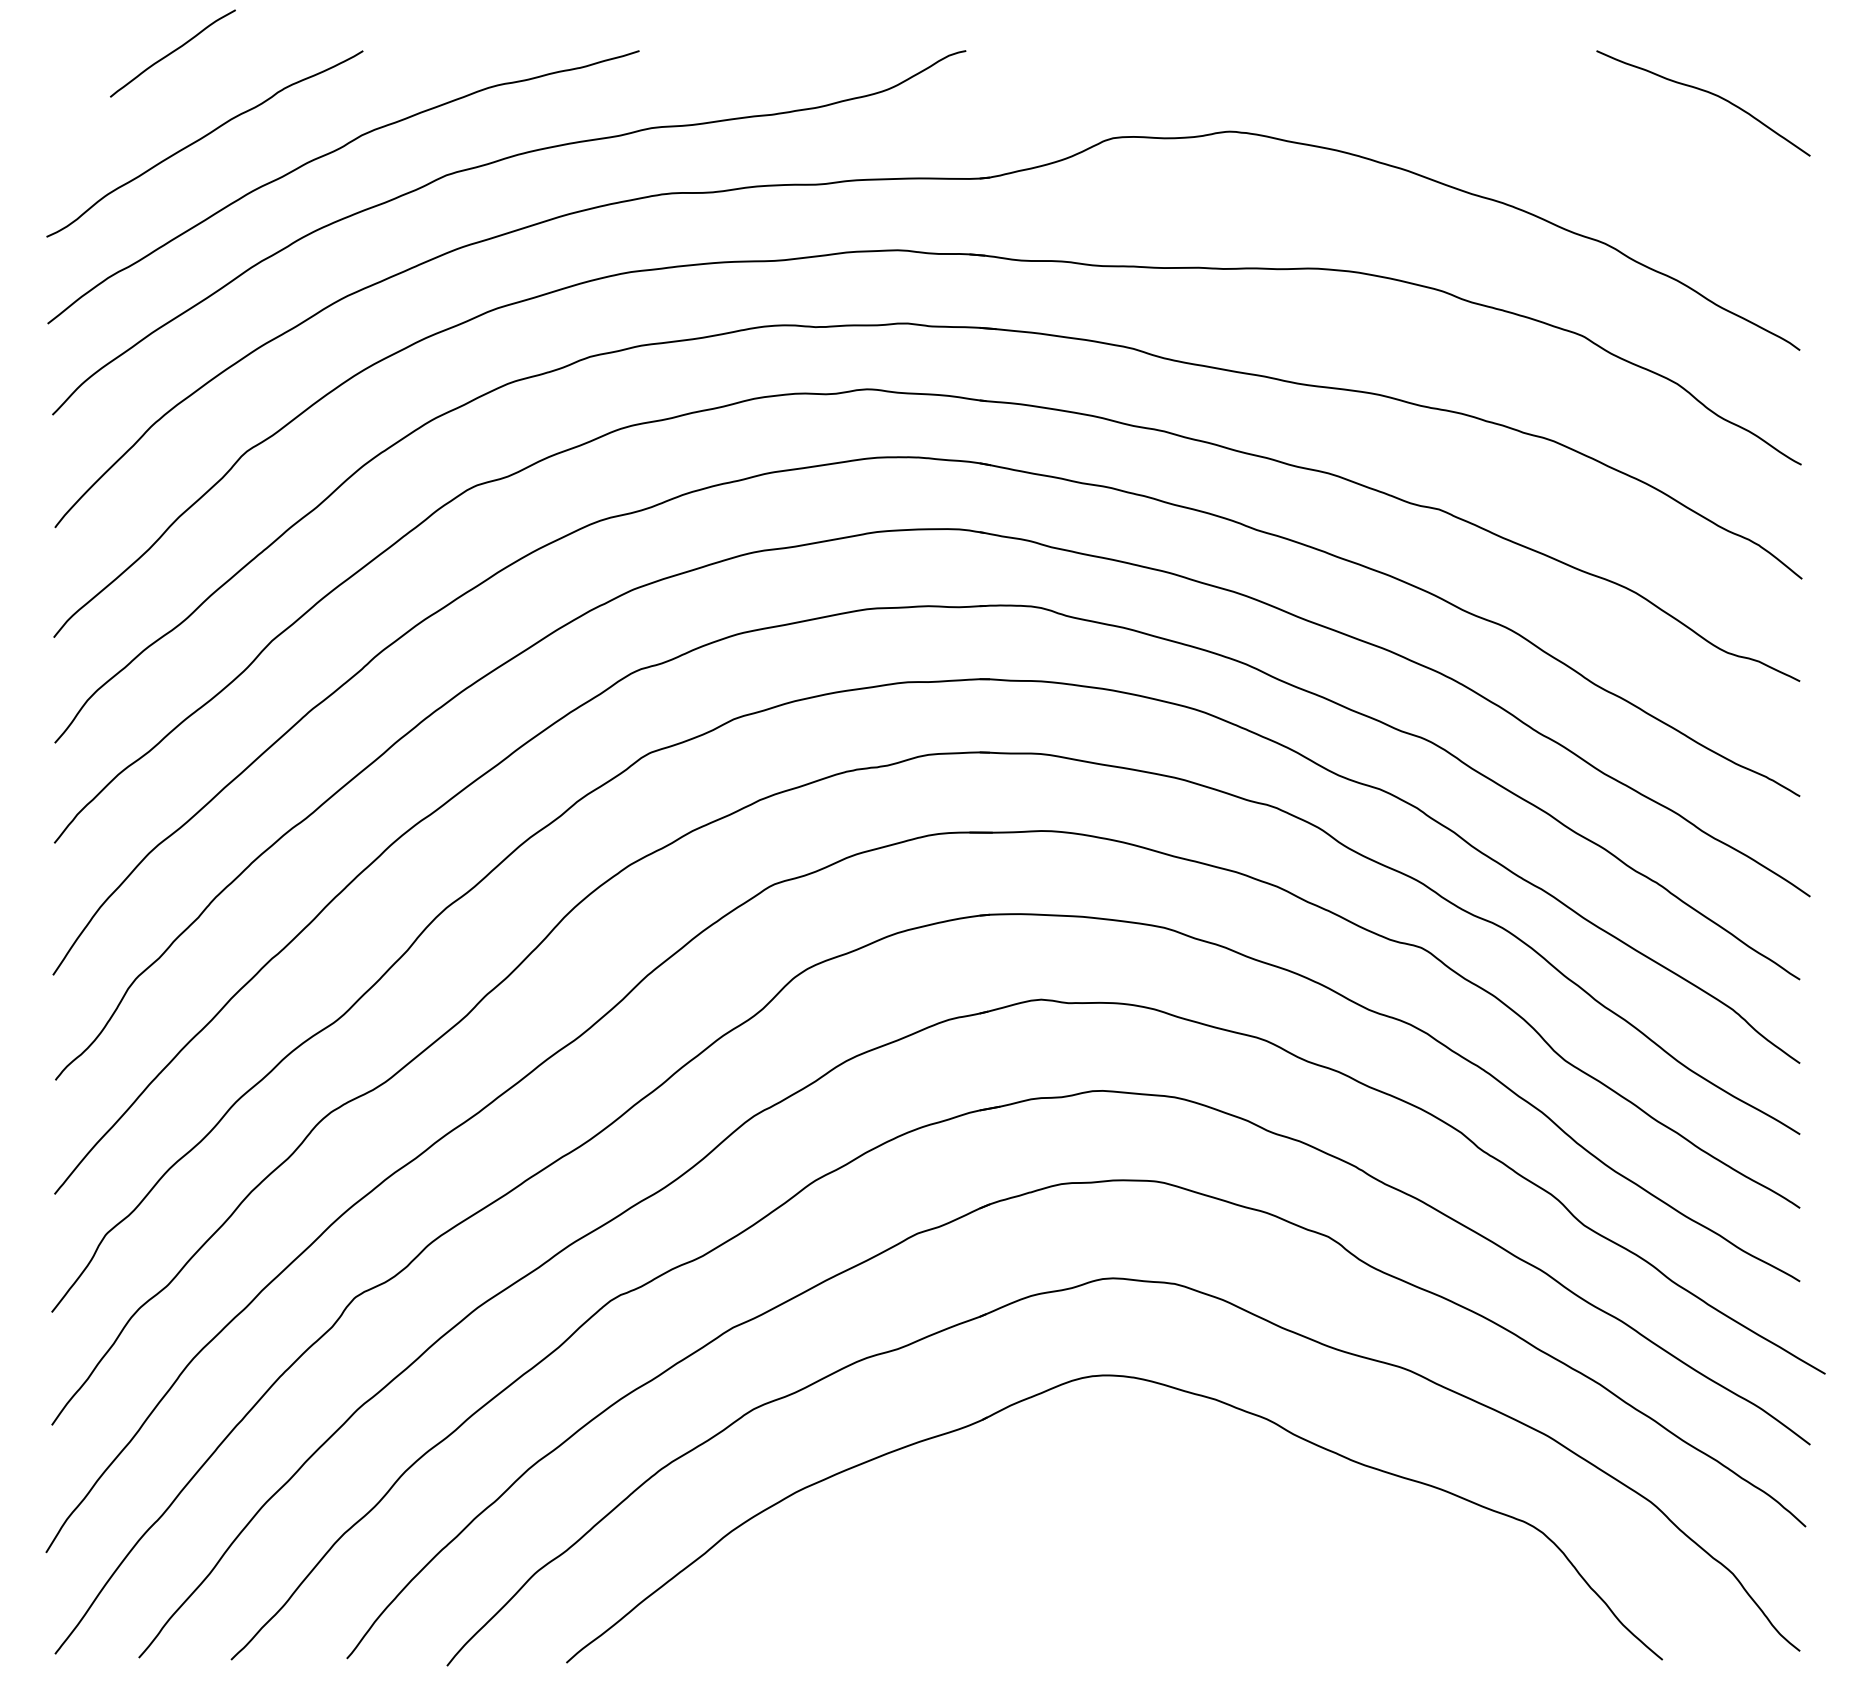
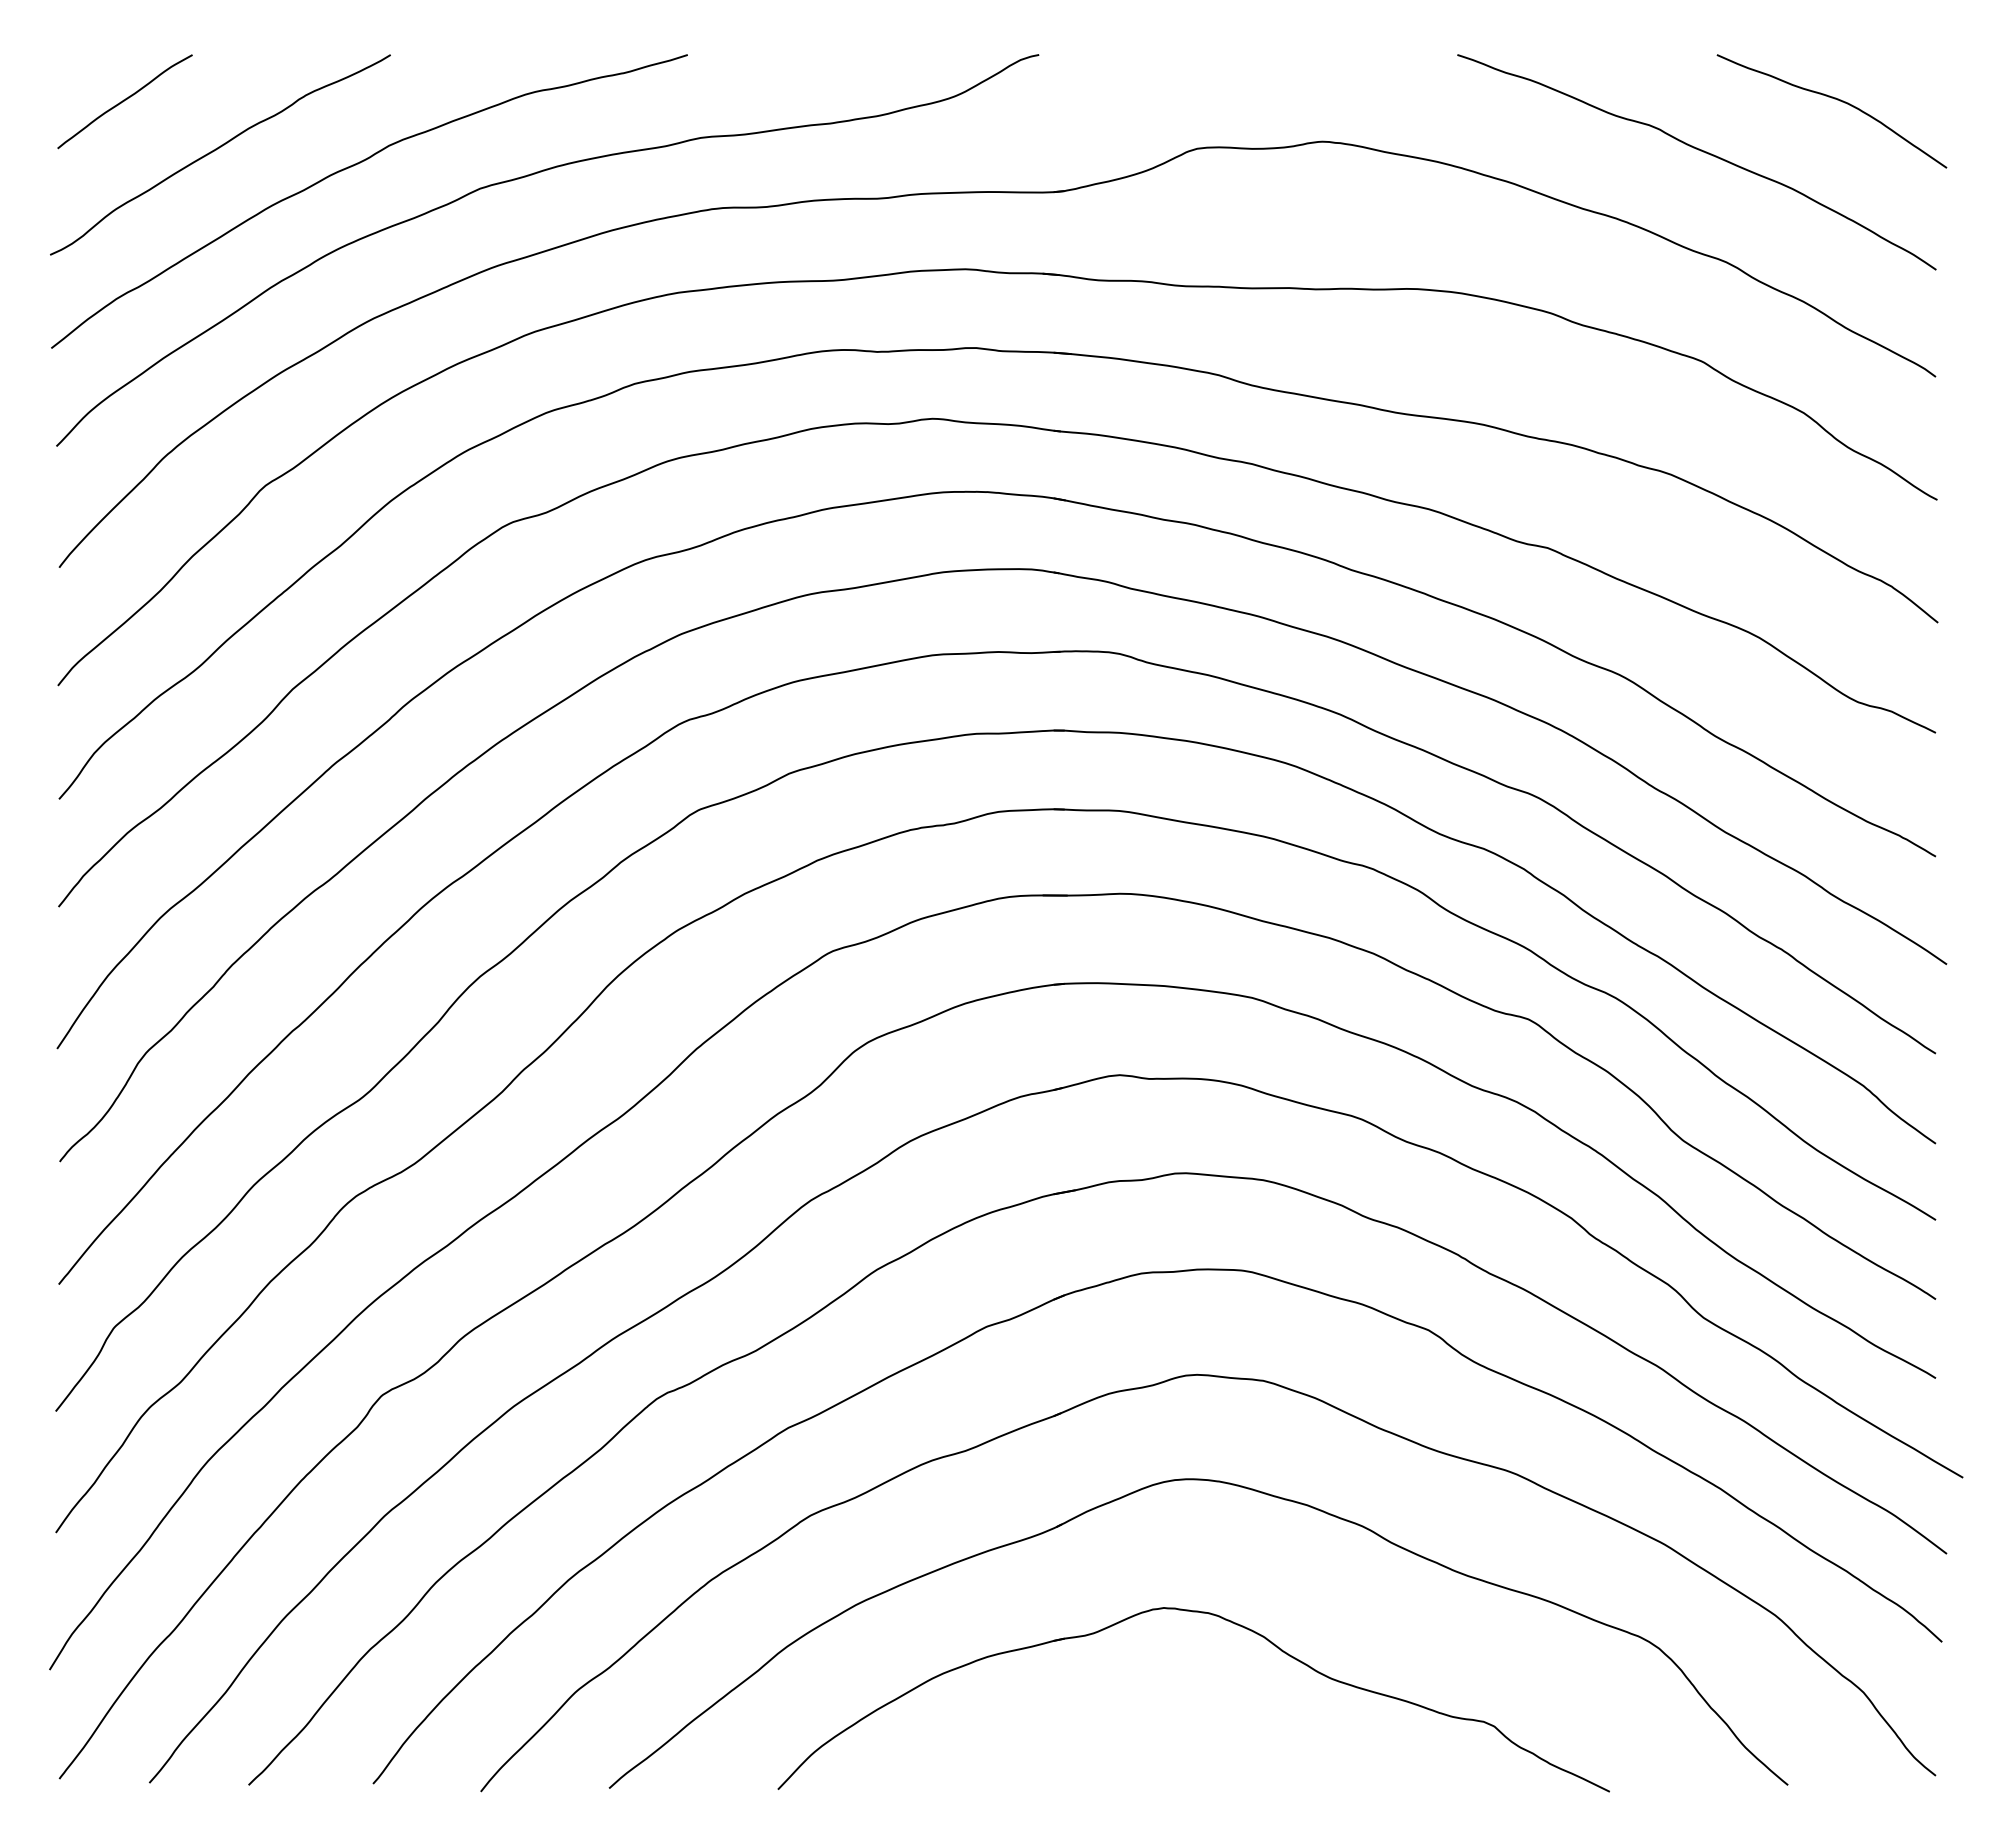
curve: (172, 53) -> (124, 101), moved
curve: (1581, 140) -> (1700, 151), added
part: (1141, 1507) -> (1227, 1621), added

